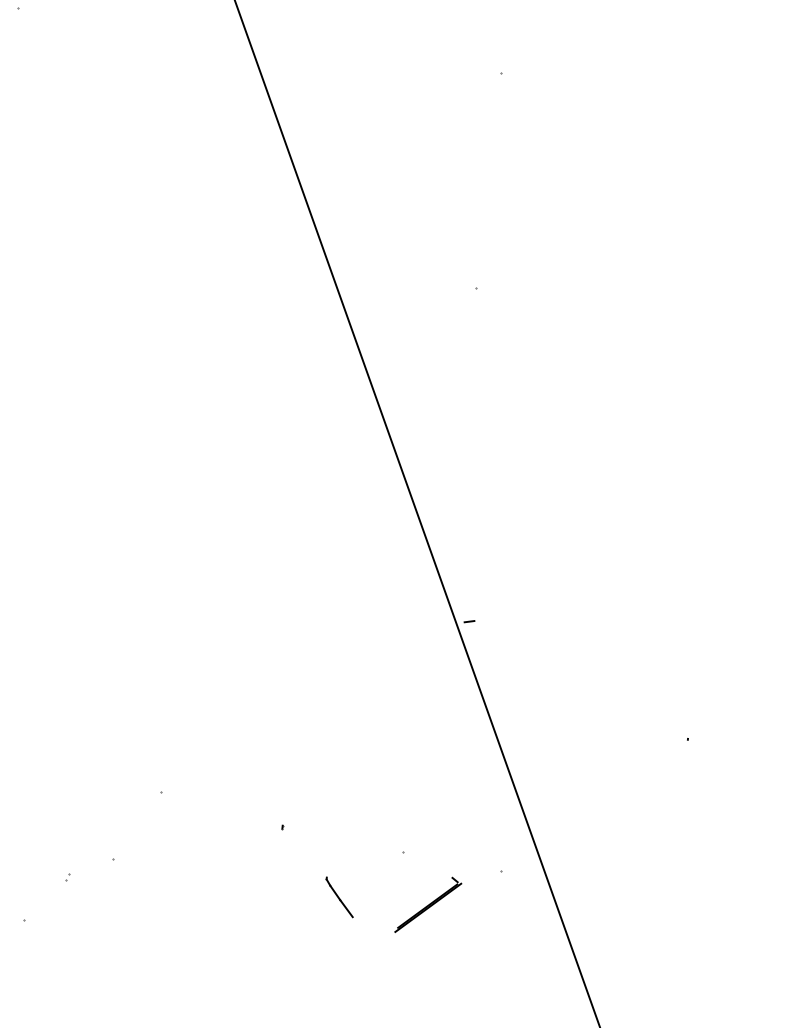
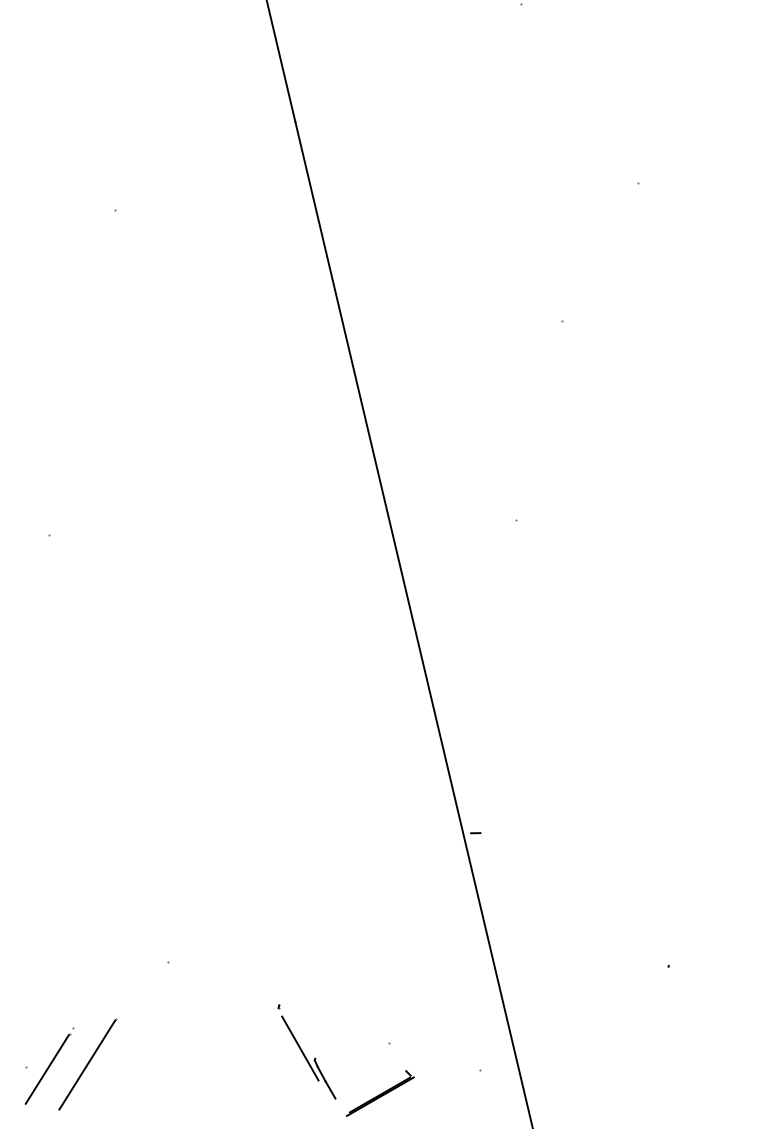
line: (310, 868) -> (300, 1048), added
part: (426, 904) -> (379, 1093), moved
line: (87, 910) -> (87, 1064), added
line: (45, 920) -> (46, 1069), added

